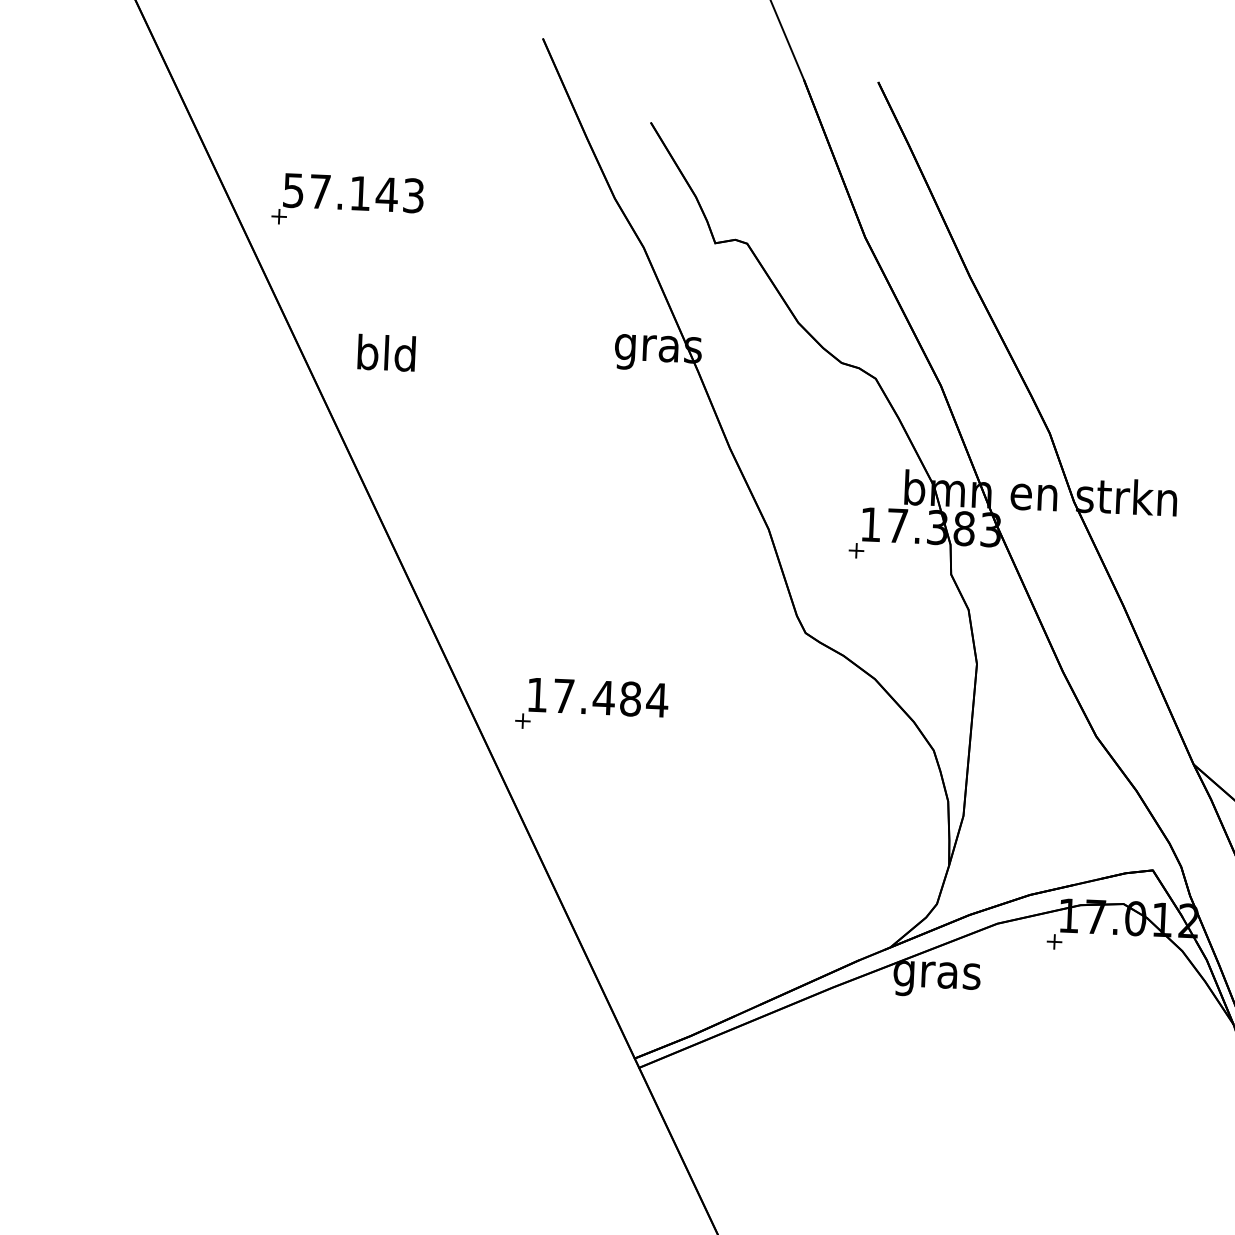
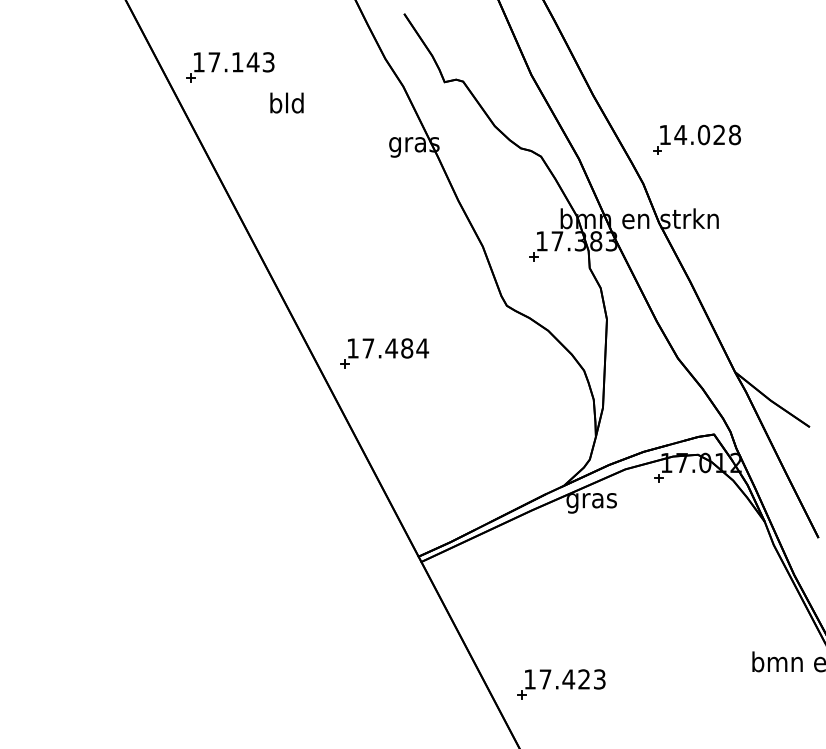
text: (292, 190) -> (198, 62), 57.143 -> 17.143
text: (385, 351) -> (286, 102), moved
part: (1144, 360) -> (696, 139), added

